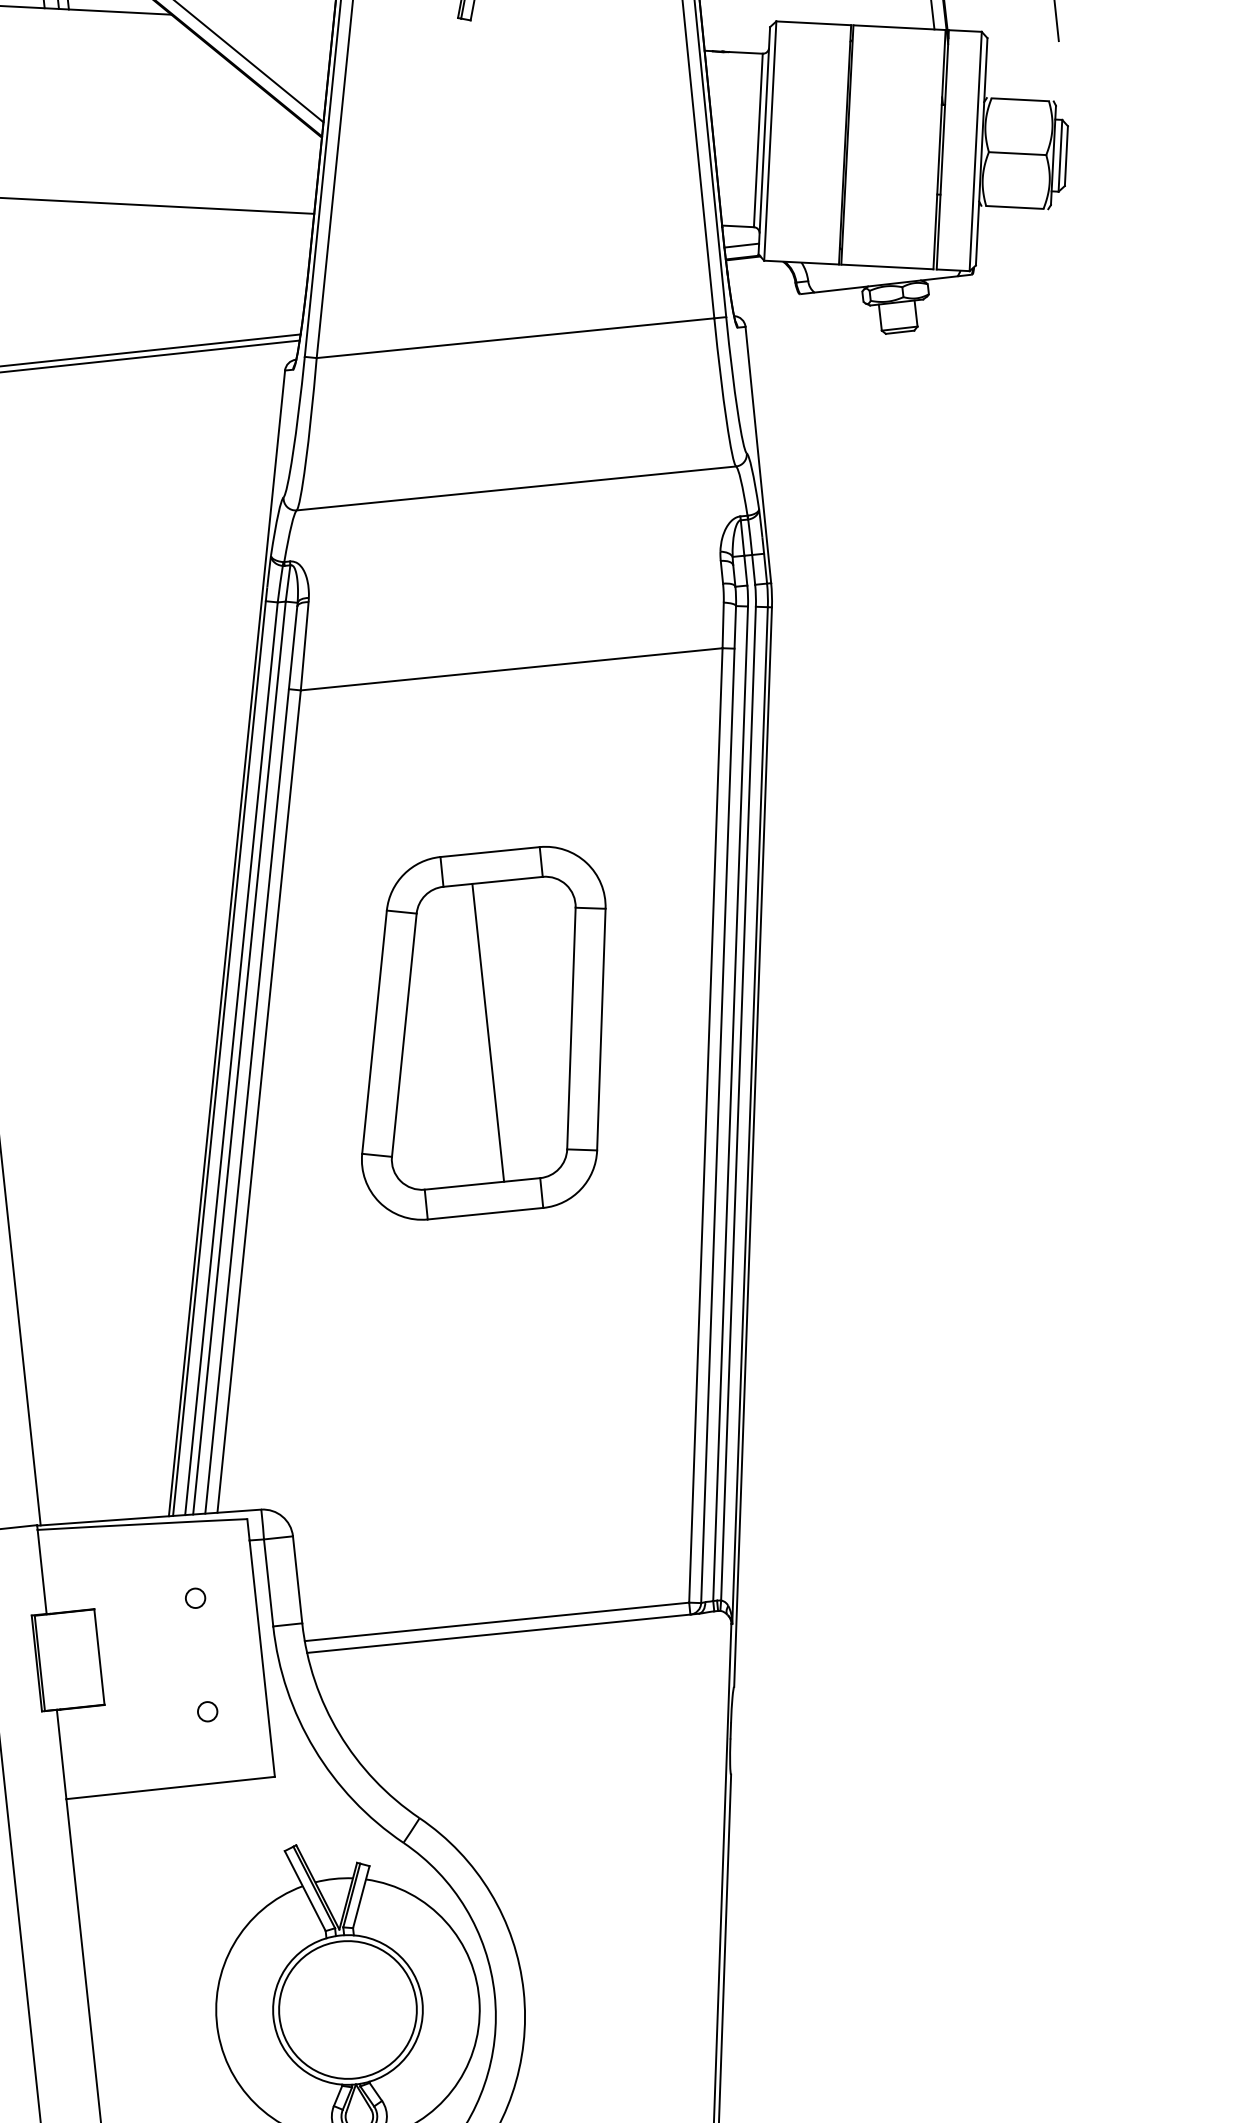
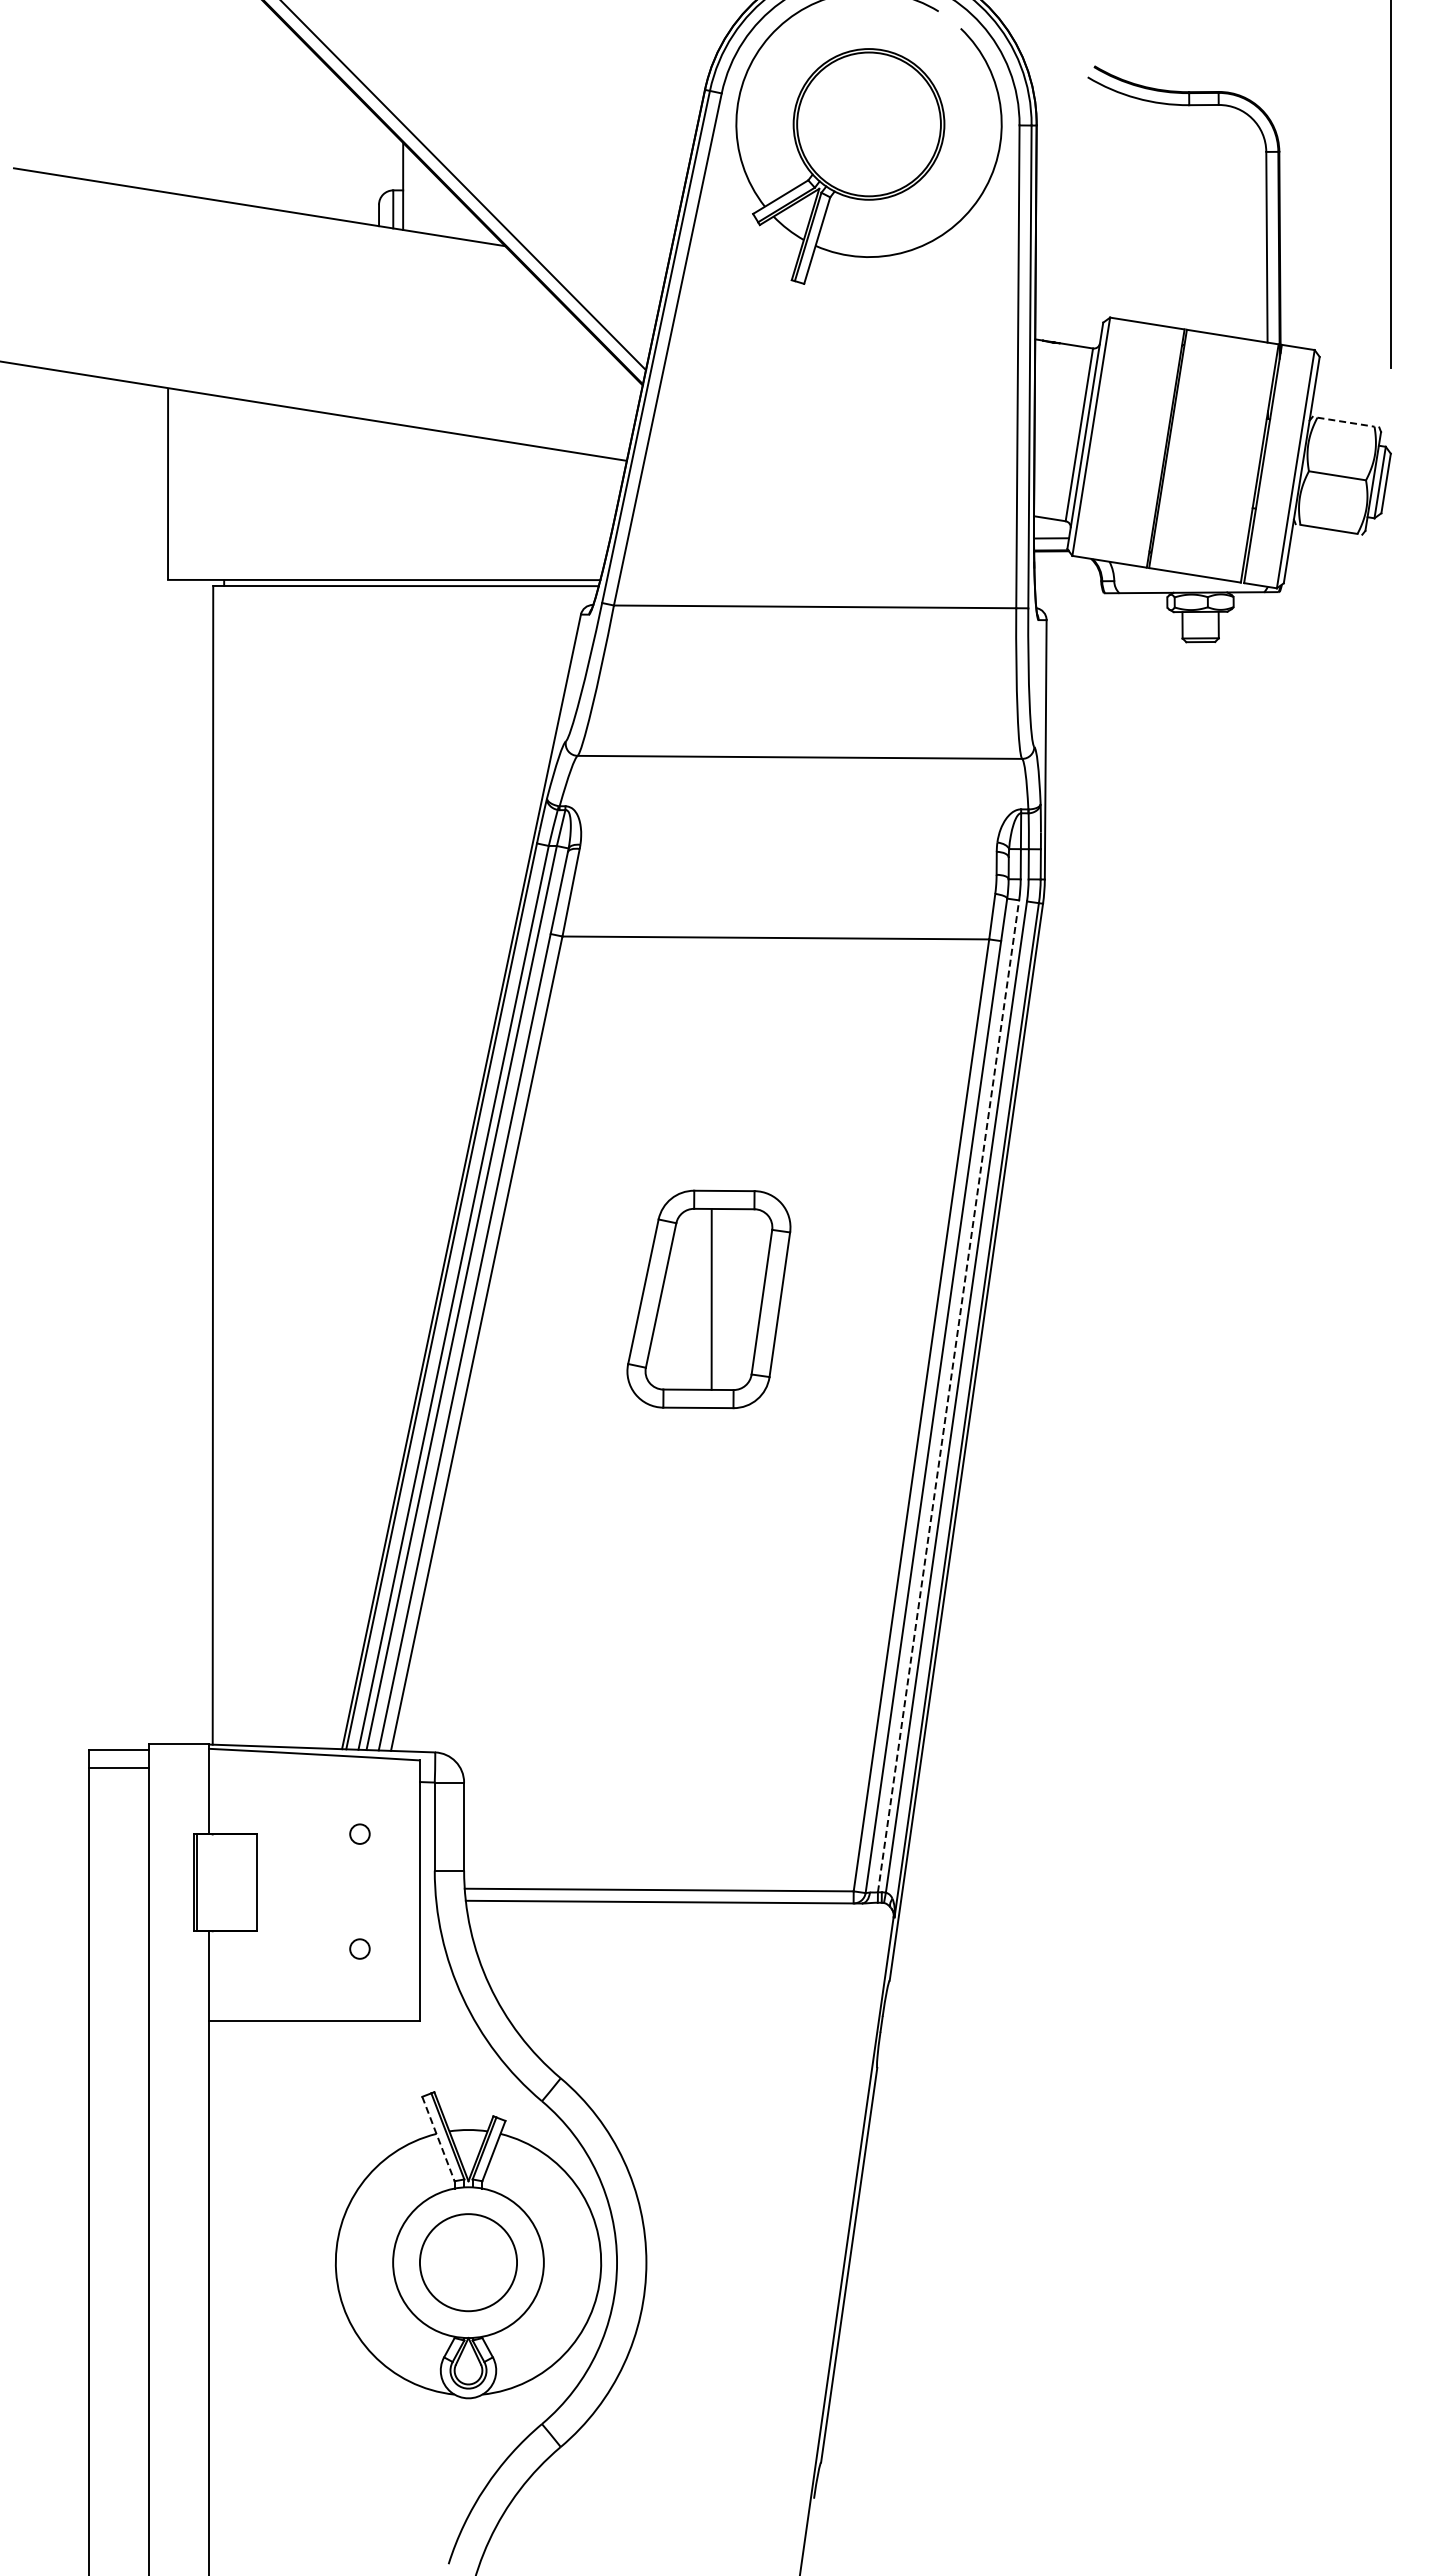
line: (1019, 100) -> (1345, 422), solid -> dashed
part: (483, 1033) -> (708, 1299), size x0.6
line: (730, 1103) -> (948, 1396), solid -> dashed
line: (305, 1891) -> (438, 2139), solid -> dashed
circle: (347, 2009) -> (468, 2262), size x0.7

